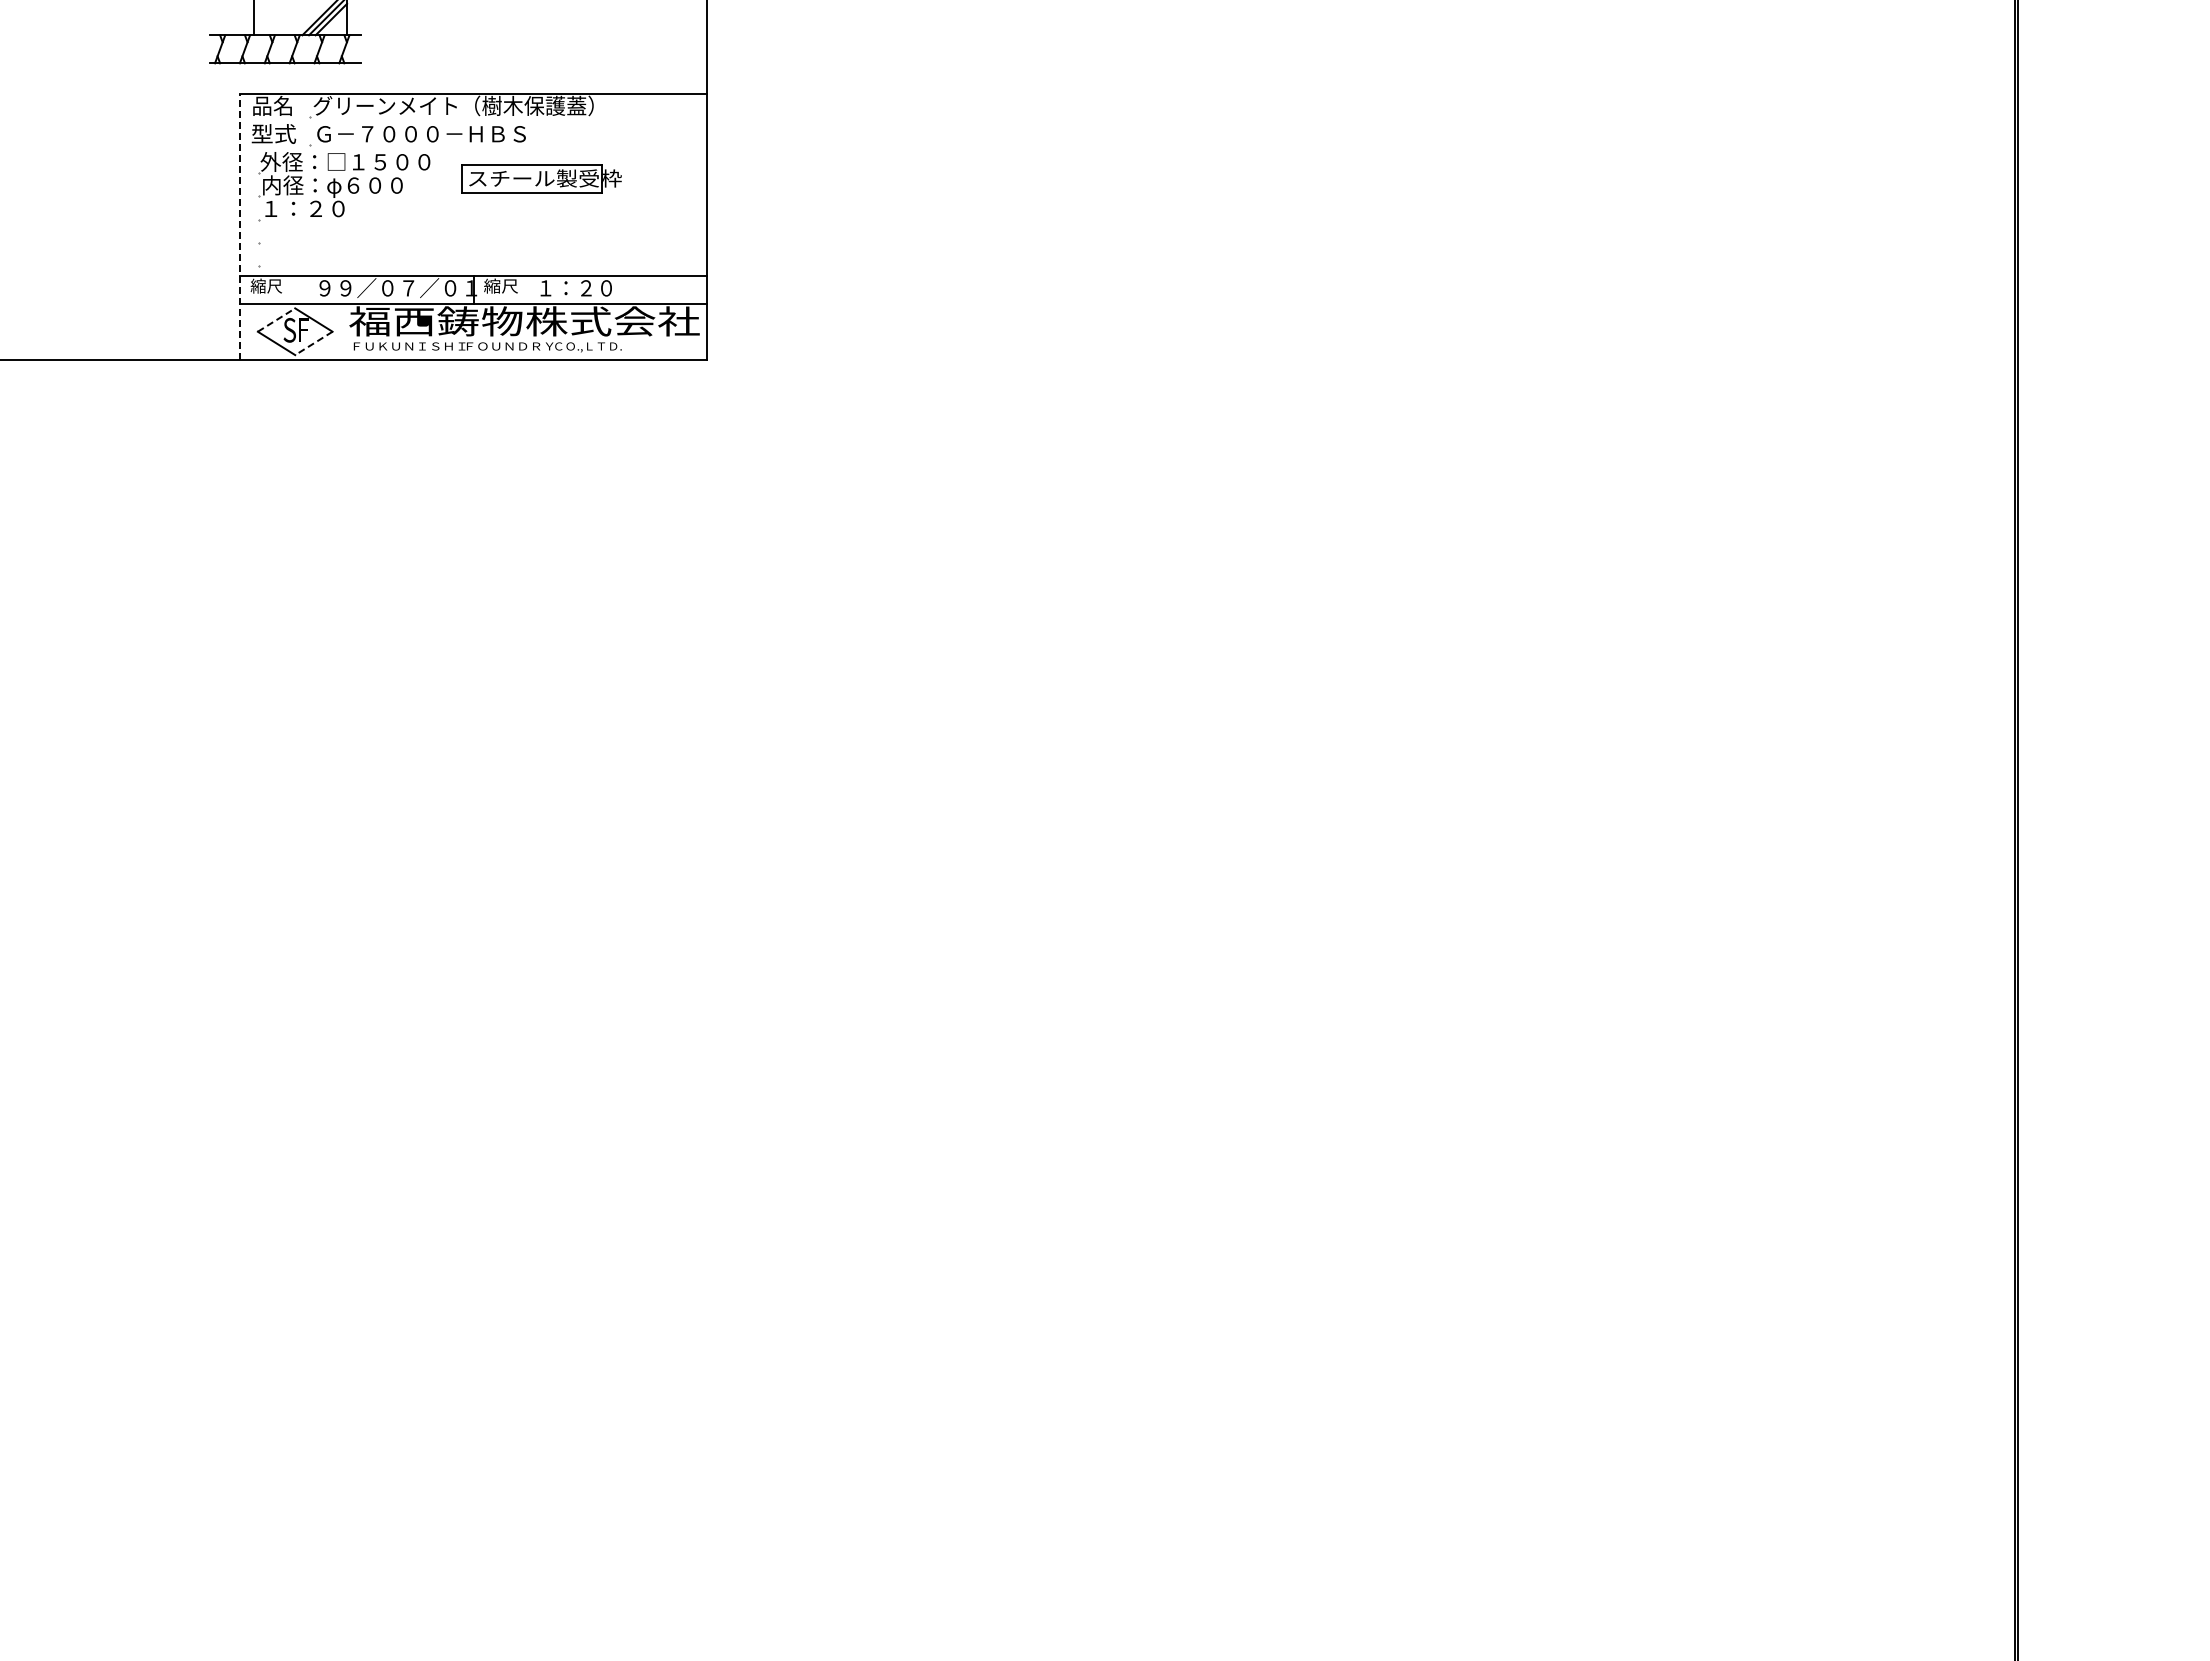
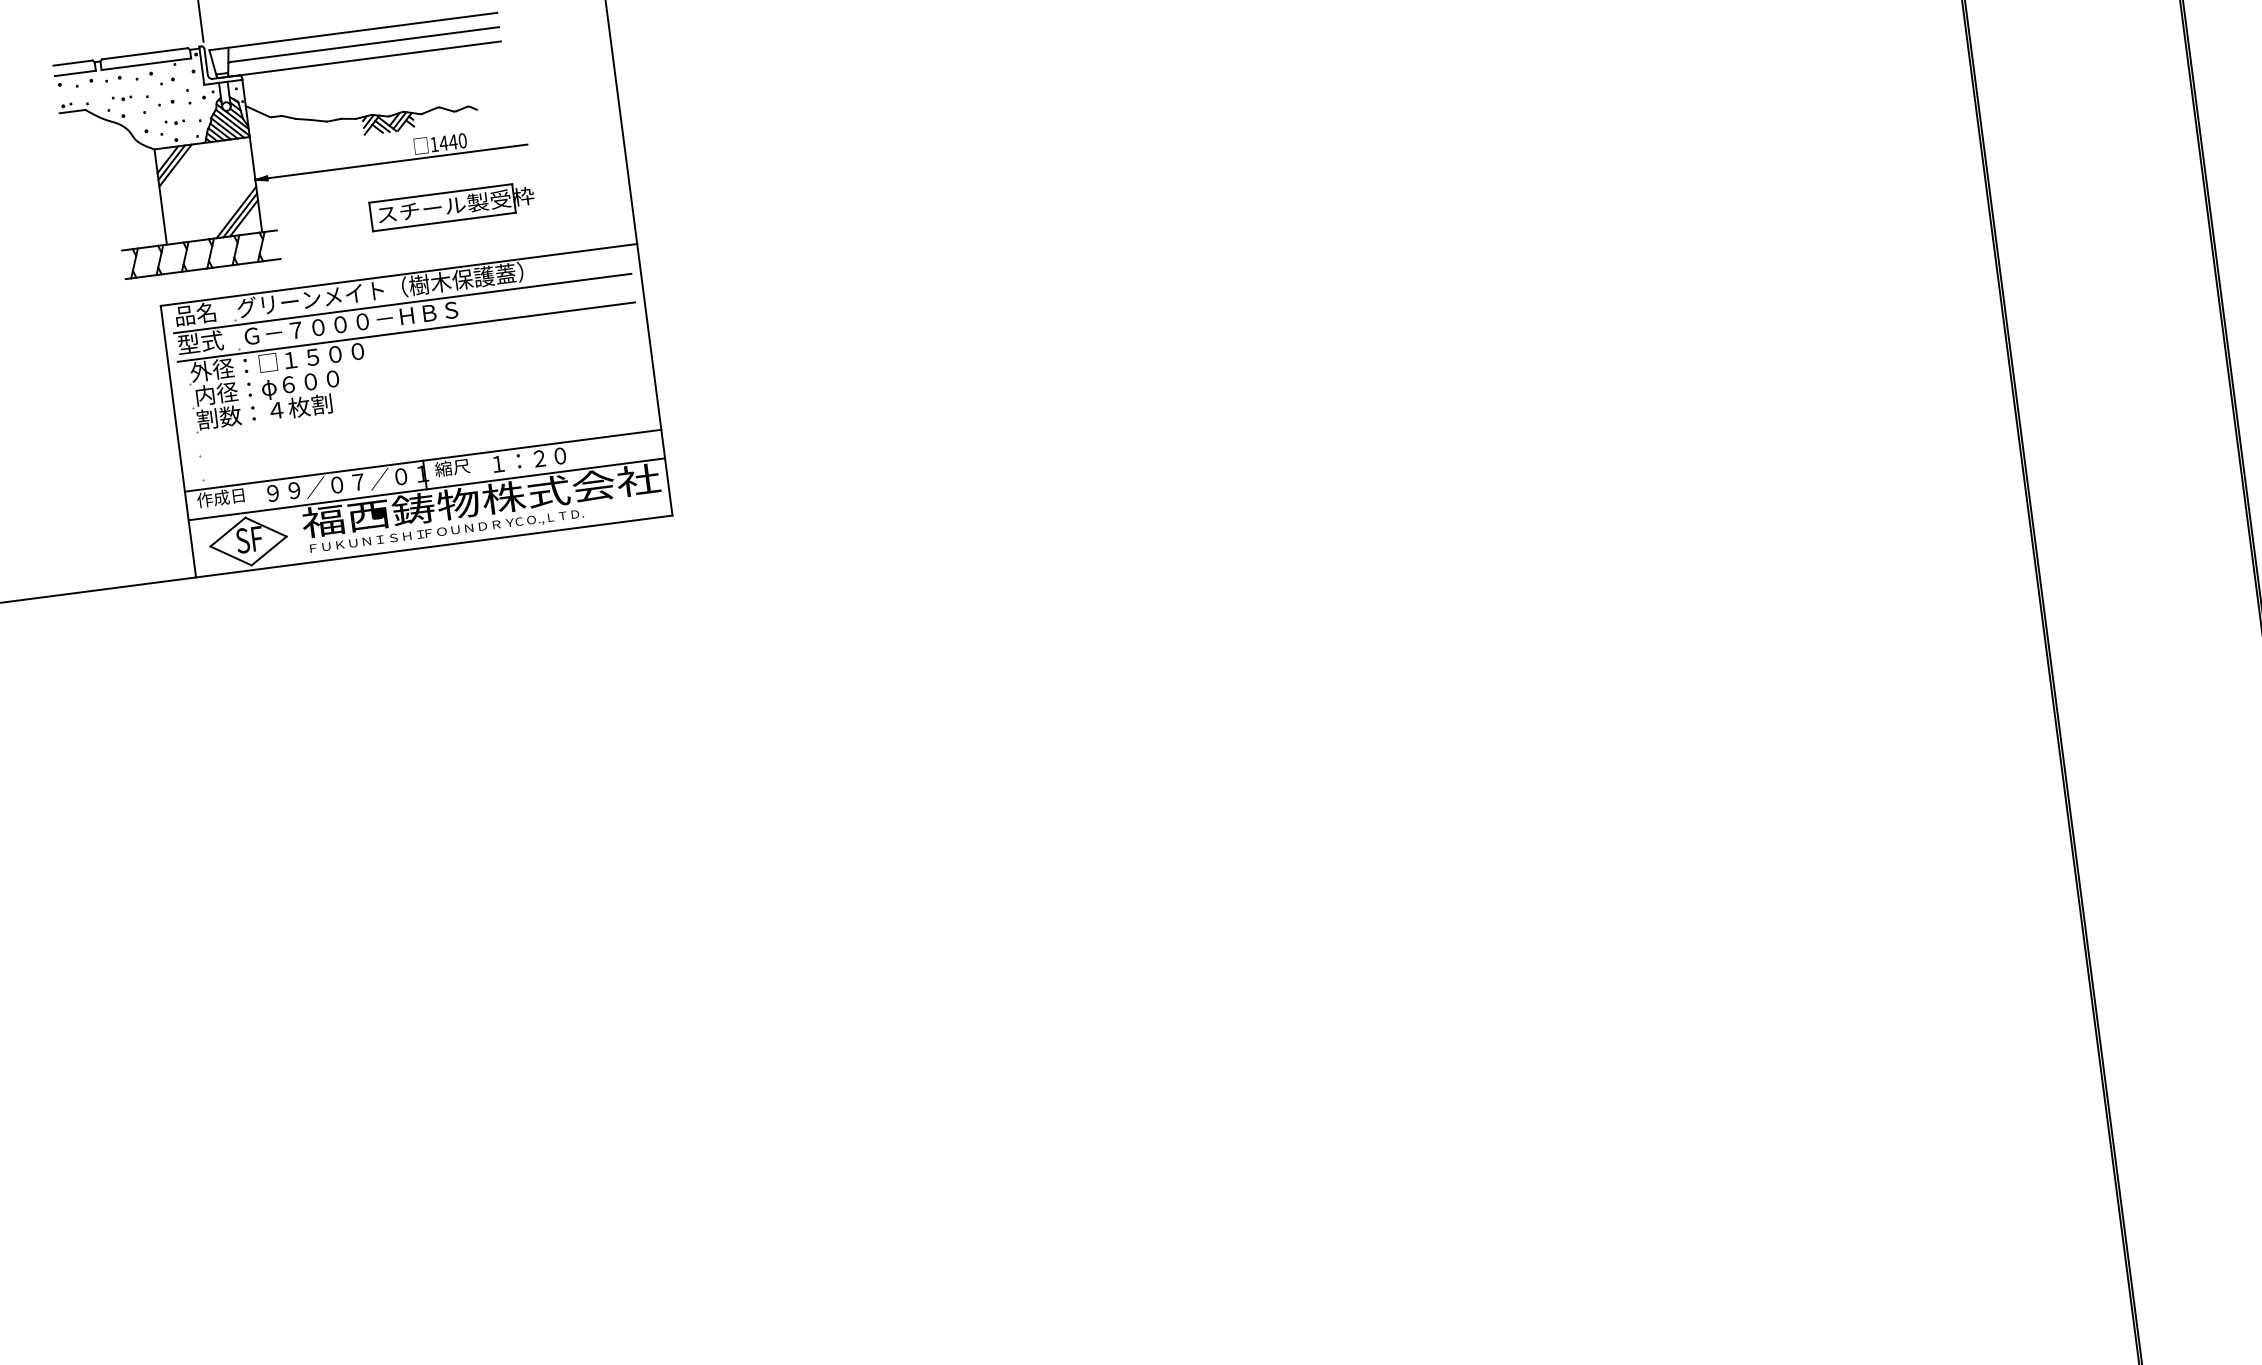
line: (473, 121) -> (402, 303), added
line: (473, 149) -> (406, 332), added
part: (541, 178) -> (452, 205), moved
text: (326, 208) -> (264, 411), １：２０ -> 割数：４枚割
line: (240, 226) -> (178, 441), dashed -> solid
text: (273, 285) -> (220, 497), 縮尺 -> 作成日
line: (276, 319) -> (227, 531), dashed -> solid
line: (313, 343) -> (268, 551), dashed -> solid

